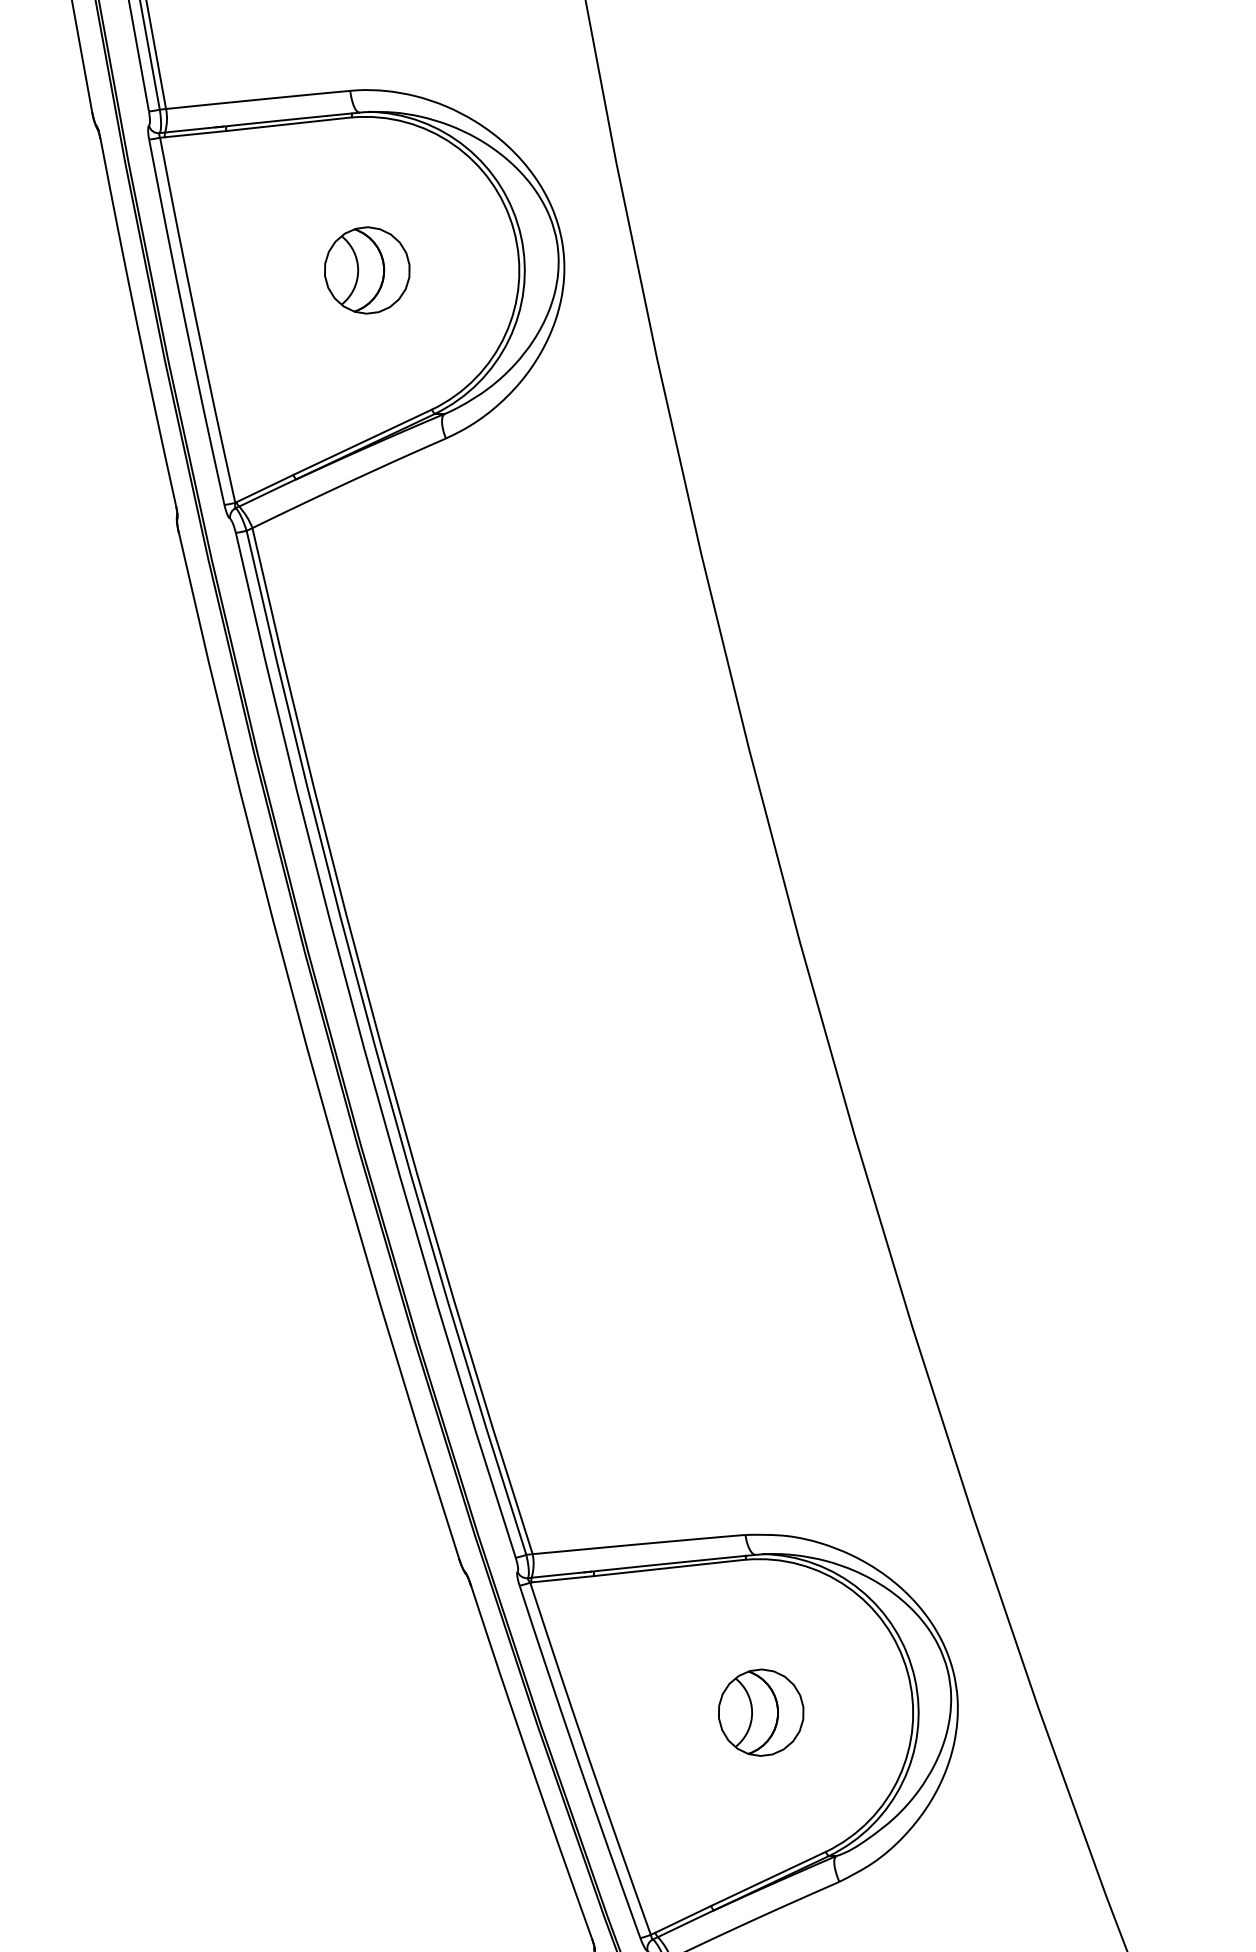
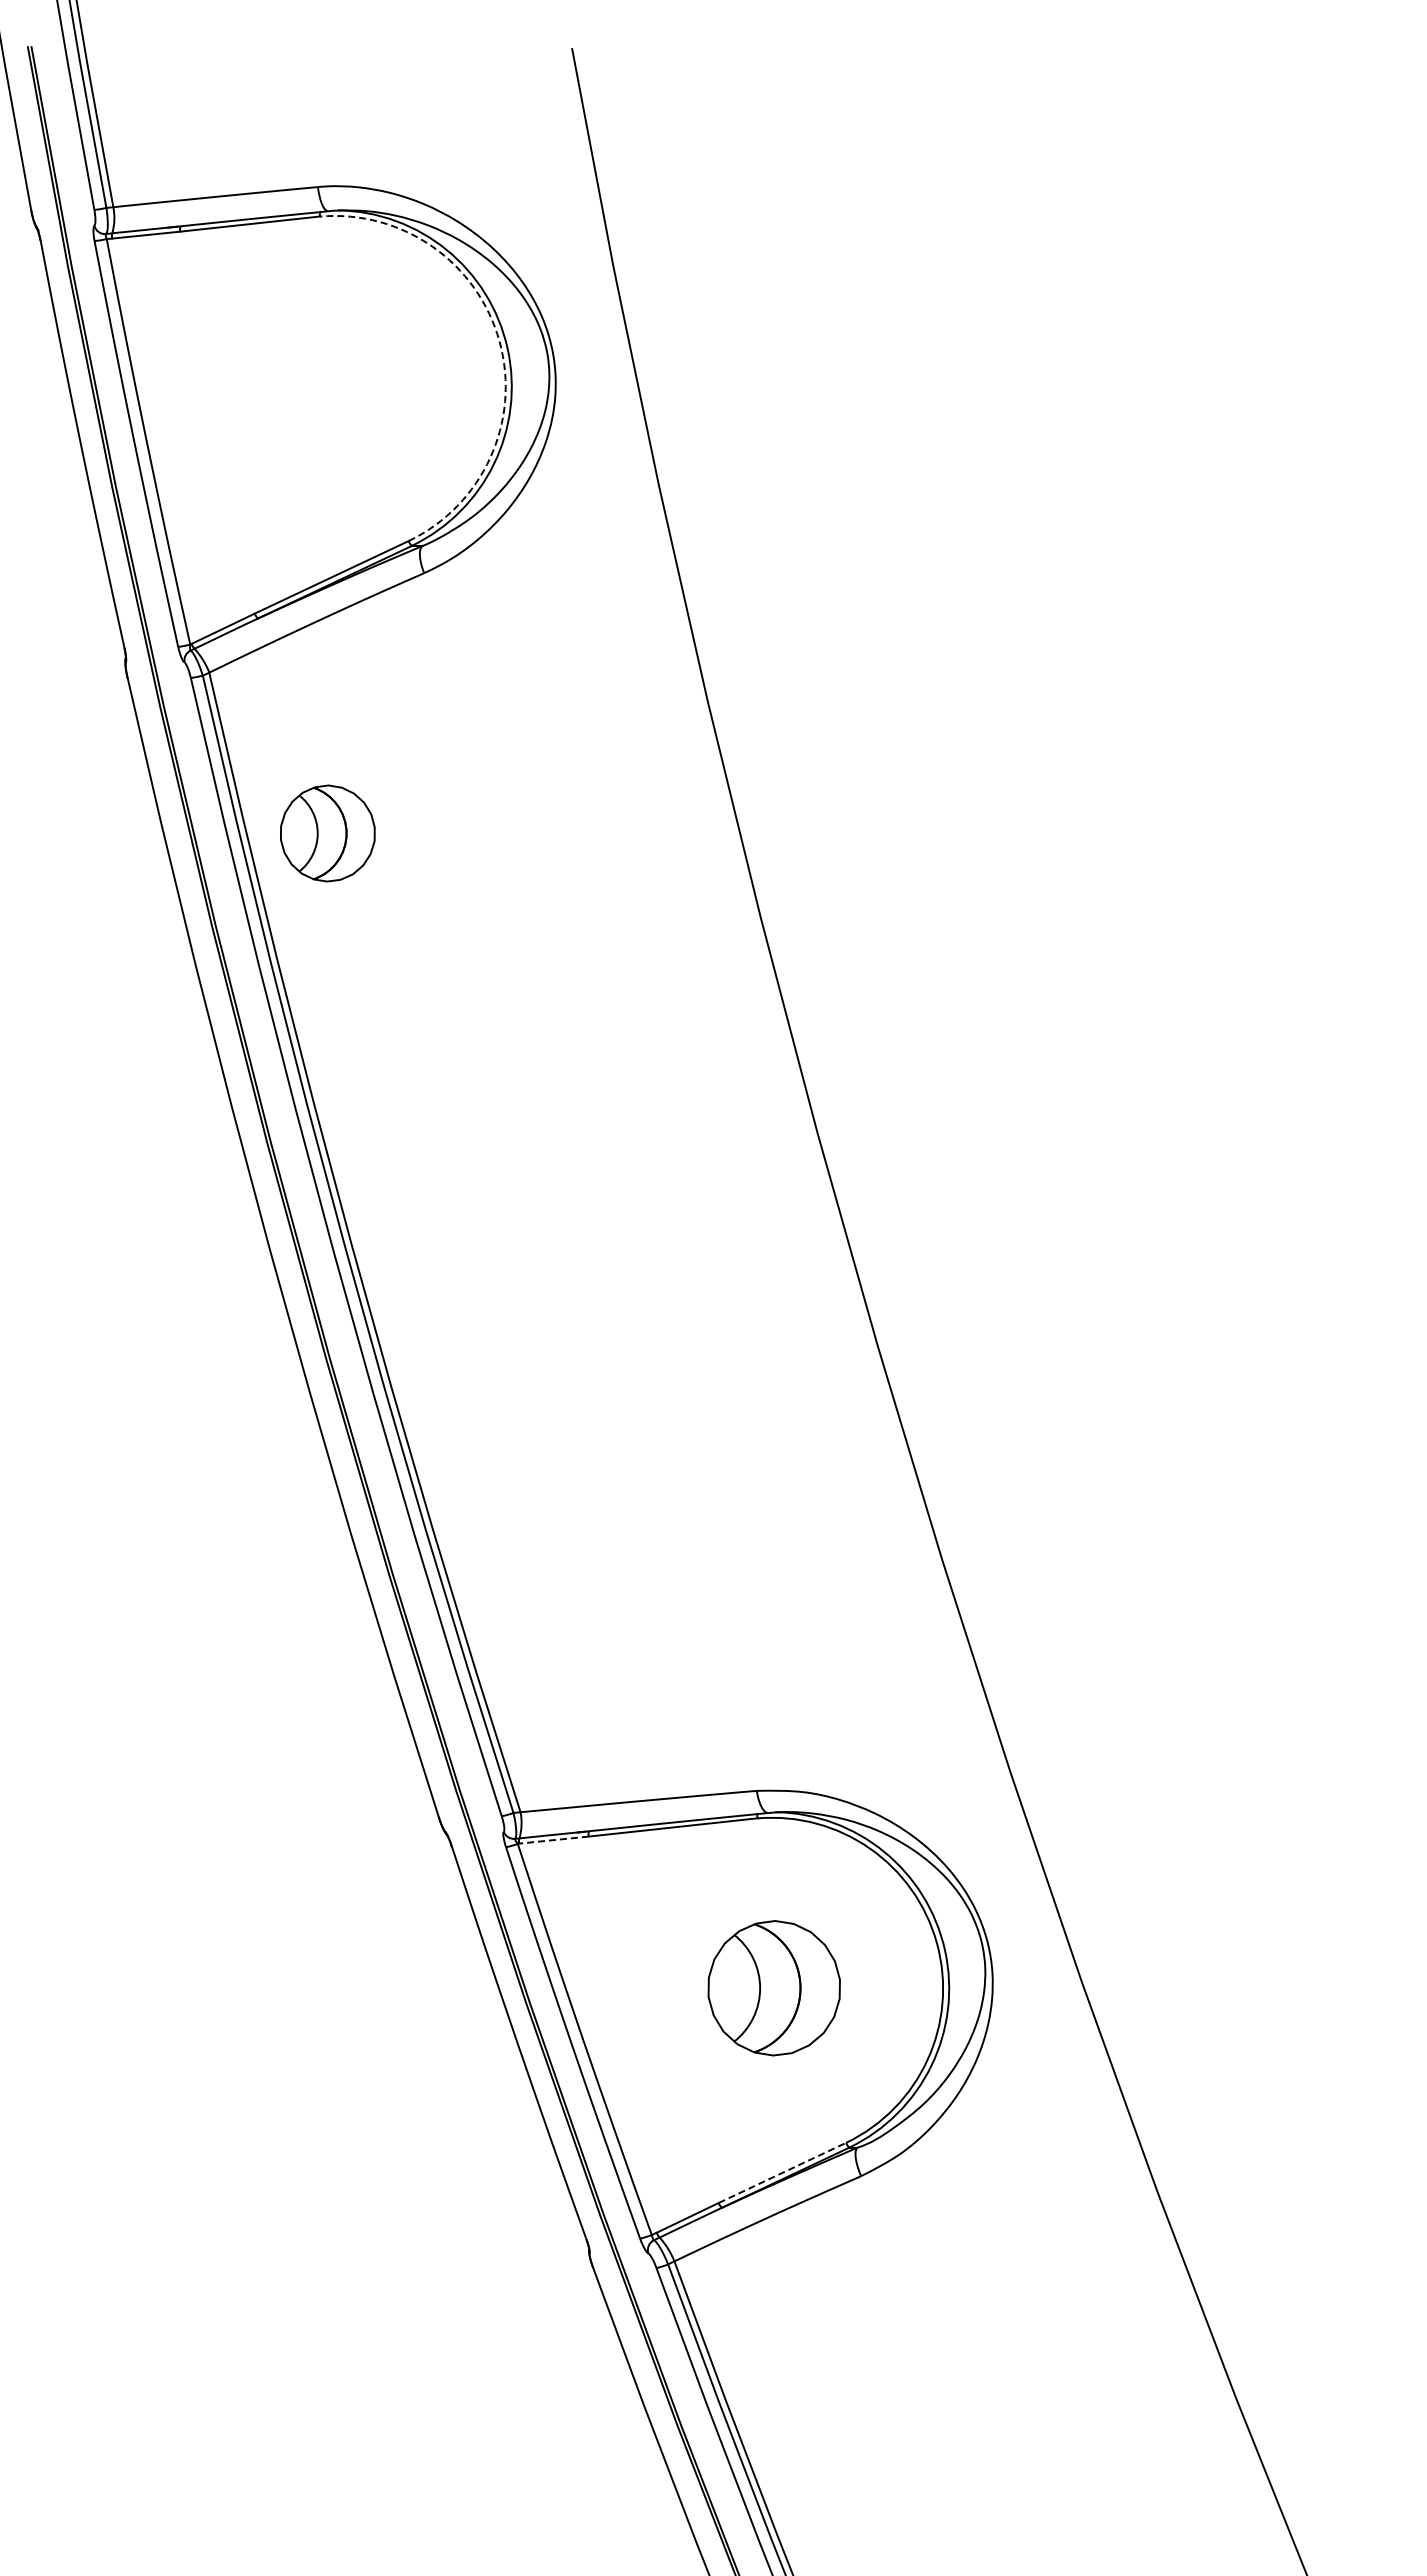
arc: (513, 229) -> (499, 341), solid -> dashed
part: (366, 270) -> (327, 833), moved
line: (562, 1579) -> (553, 1840), solid -> dashed
part: (761, 1712) -> (774, 1988), size x1.4
line: (768, 1878) -> (782, 2172), solid -> dashed

